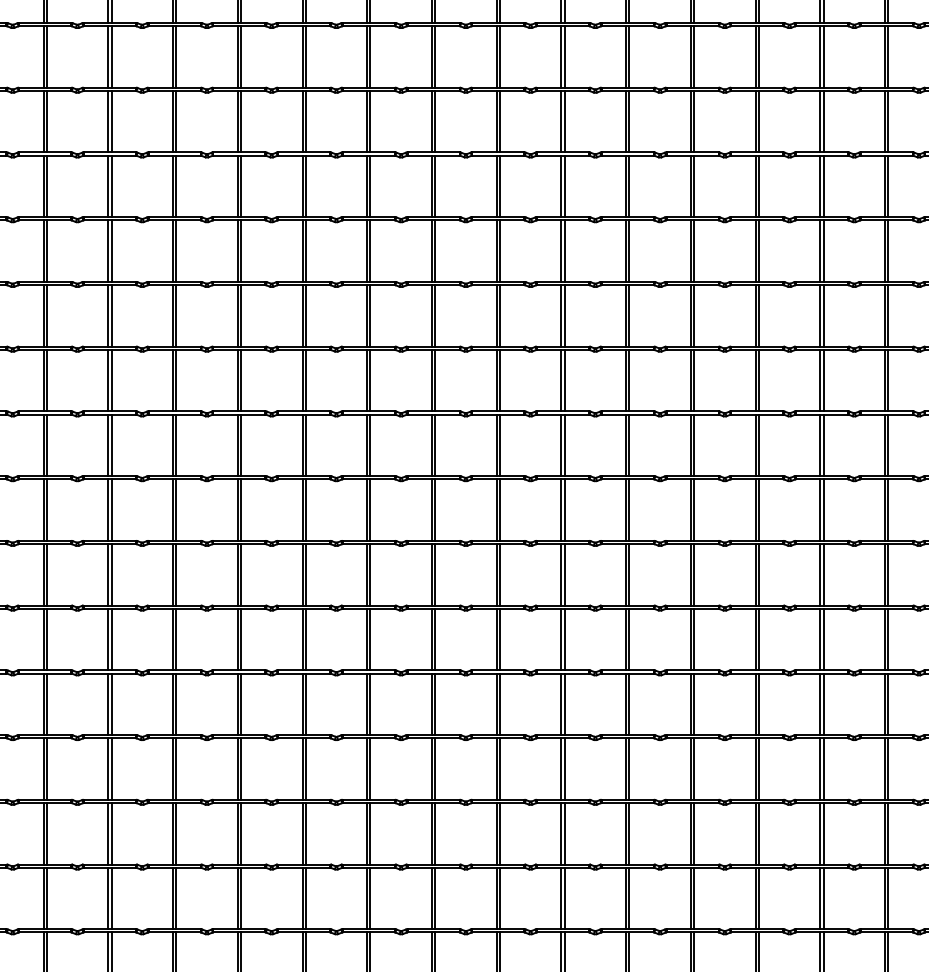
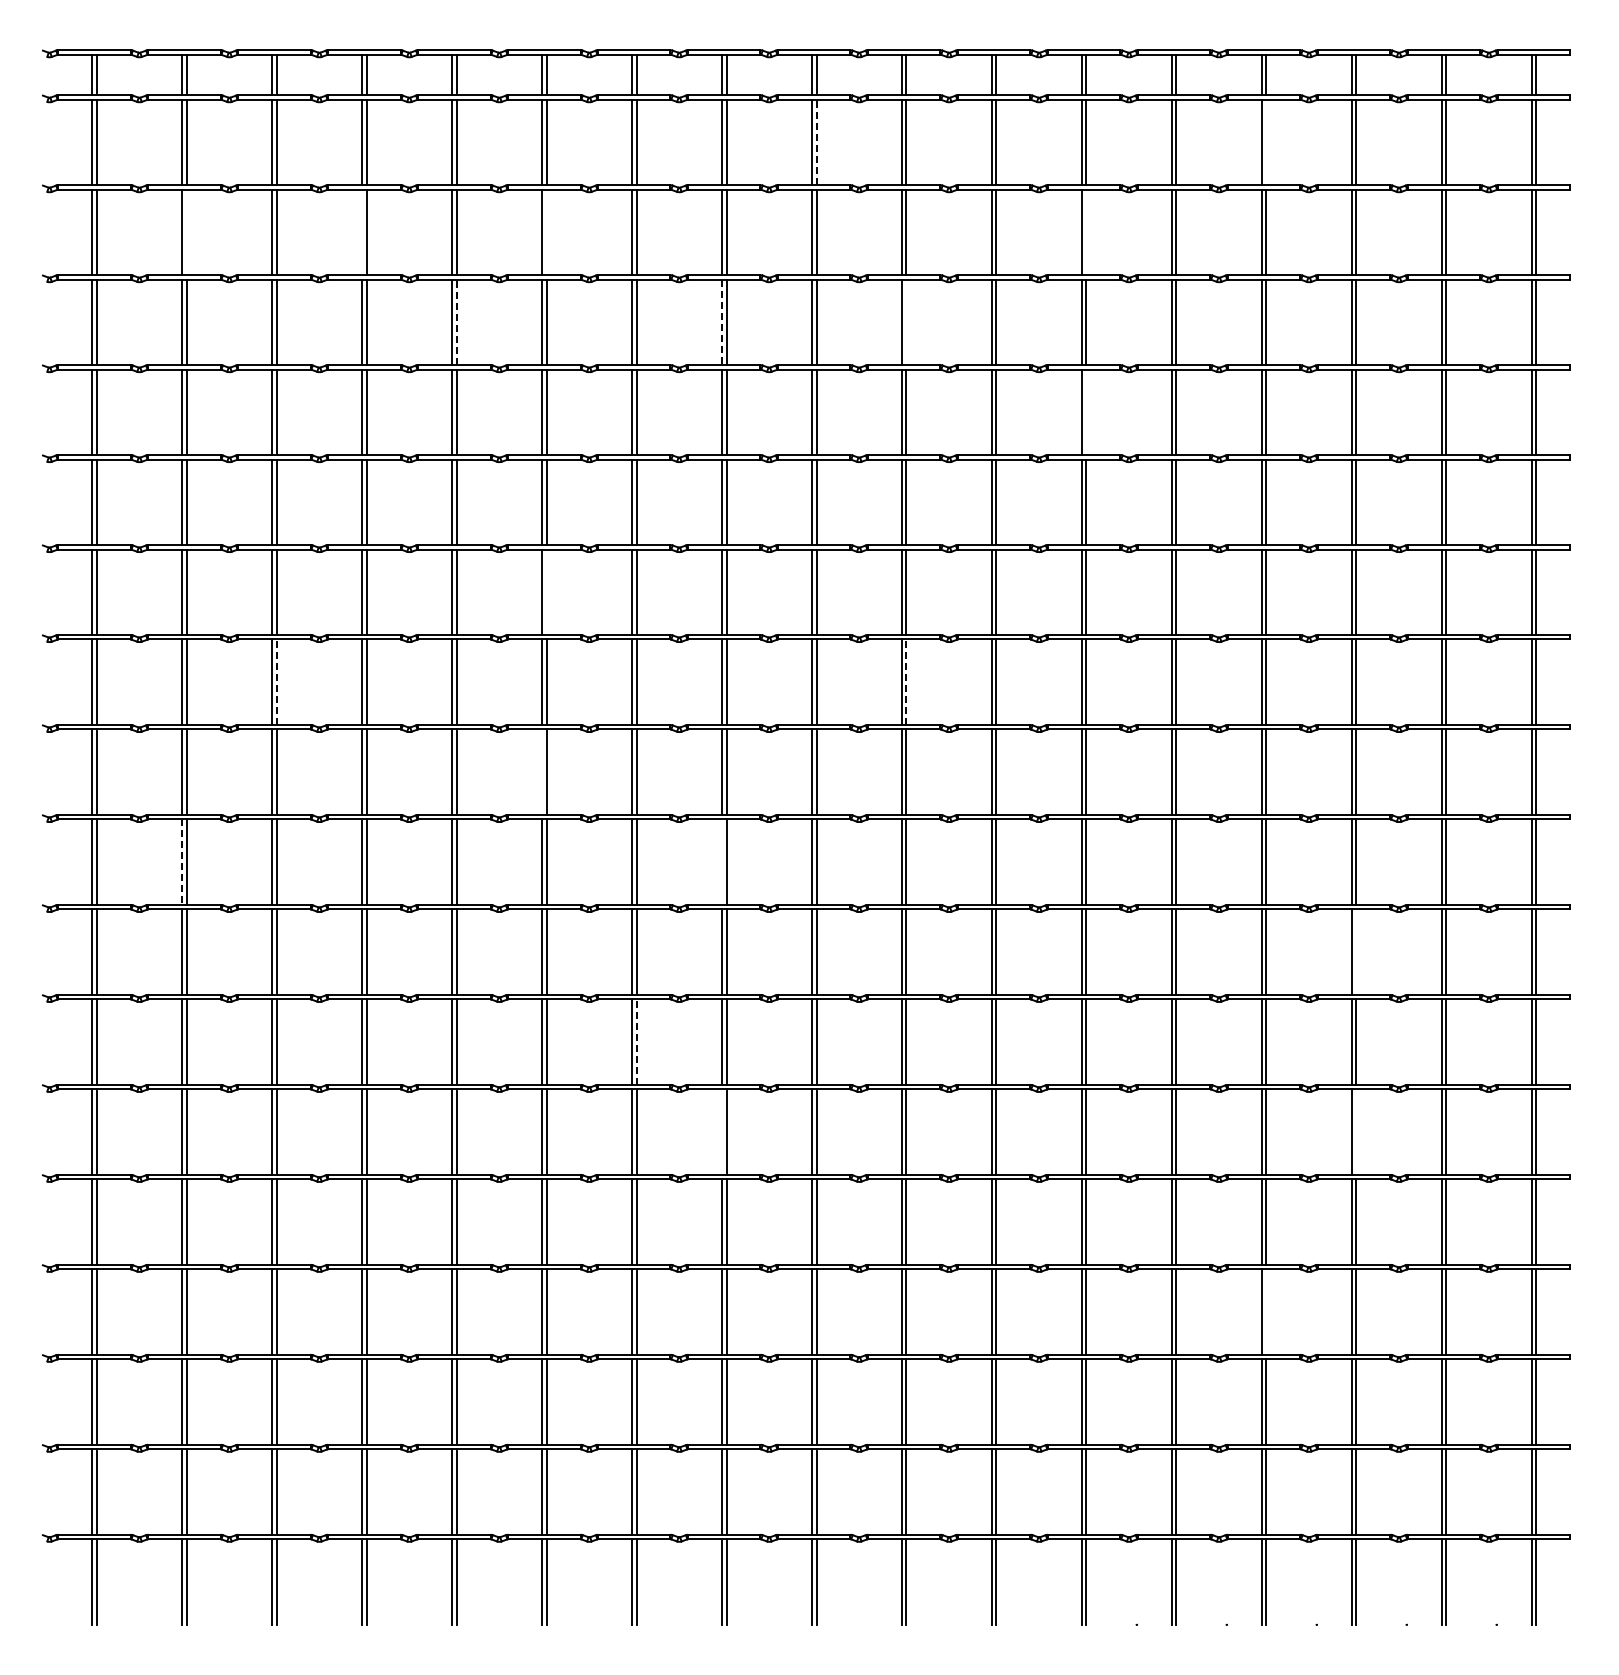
line: (499, 56) -> (816, 142), solid -> dashed
line: (823, 56) -> (1266, 142), removed
line: (46, 121) -> (186, 232), removed
line: (173, 121) -> (362, 232), removed
line: (305, 121) -> (546, 232), removed
line: (694, 121) -> (1086, 232), removed
line: (240, 186) -> (456, 322), solid -> dashed
line: (432, 186) -> (722, 322), solid -> dashed
line: (564, 186) -> (906, 322), removed
line: (694, 251) -> (1086, 412), removed
line: (305, 380) -> (546, 592), removed
line: (111, 445) -> (276, 682), solid -> dashed
line: (564, 445) -> (906, 682), solid -> dashed
line: (302, 510) -> (542, 772), removed
line: (432, 574) -> (722, 861), removed
line: (43, 575) -> (182, 862), solid -> dashed
line: (888, 639) -> (1356, 951), removed
line: (370, 704) -> (636, 1042), solid -> dashed
line: (432, 768) -> (722, 1131), removed
line: (888, 768) -> (1356, 1131), removed
line: (823, 898) -> (1266, 1311), removed

